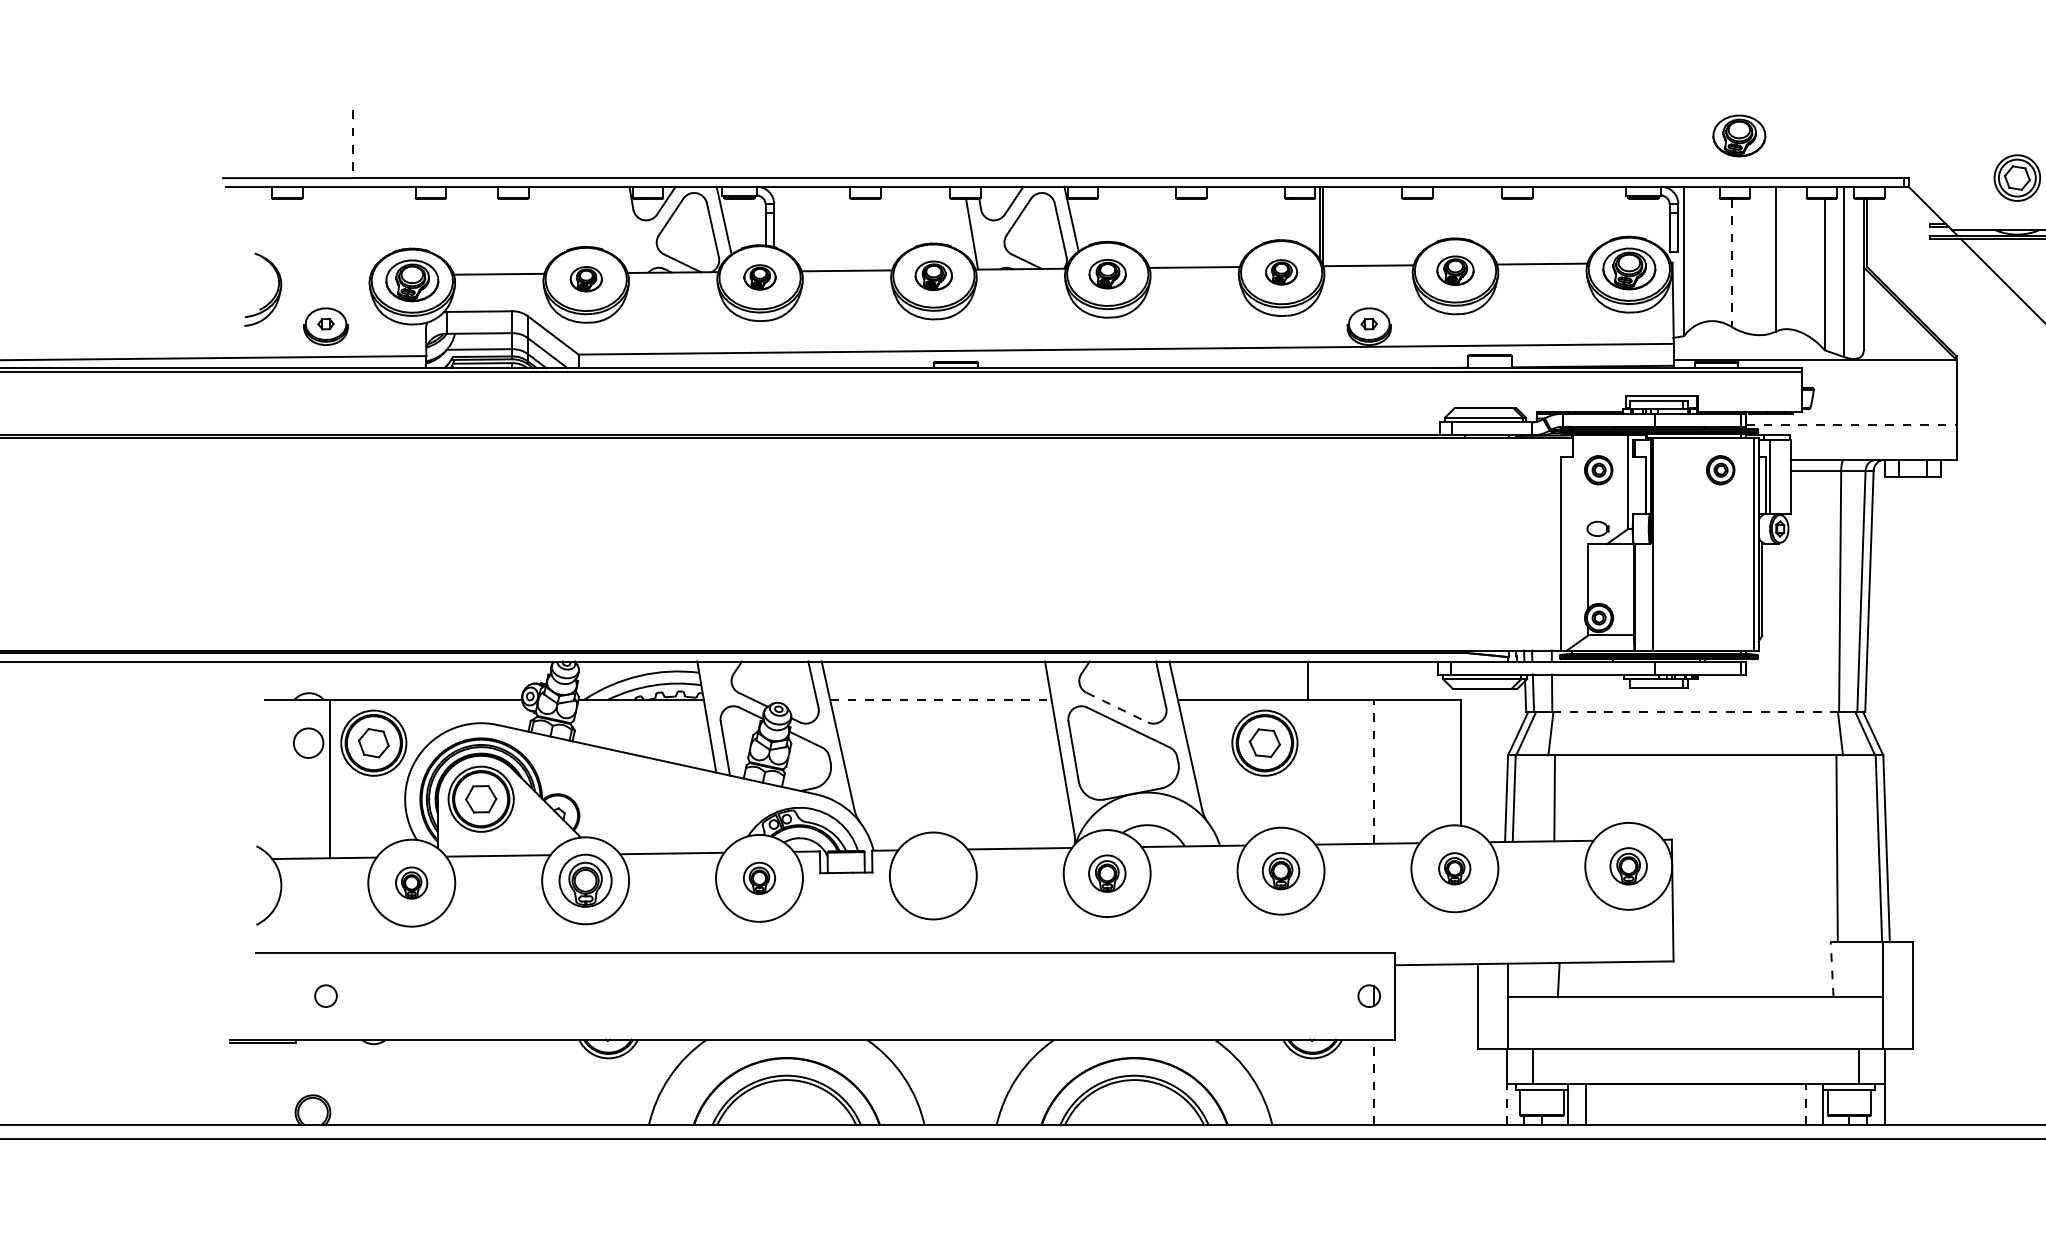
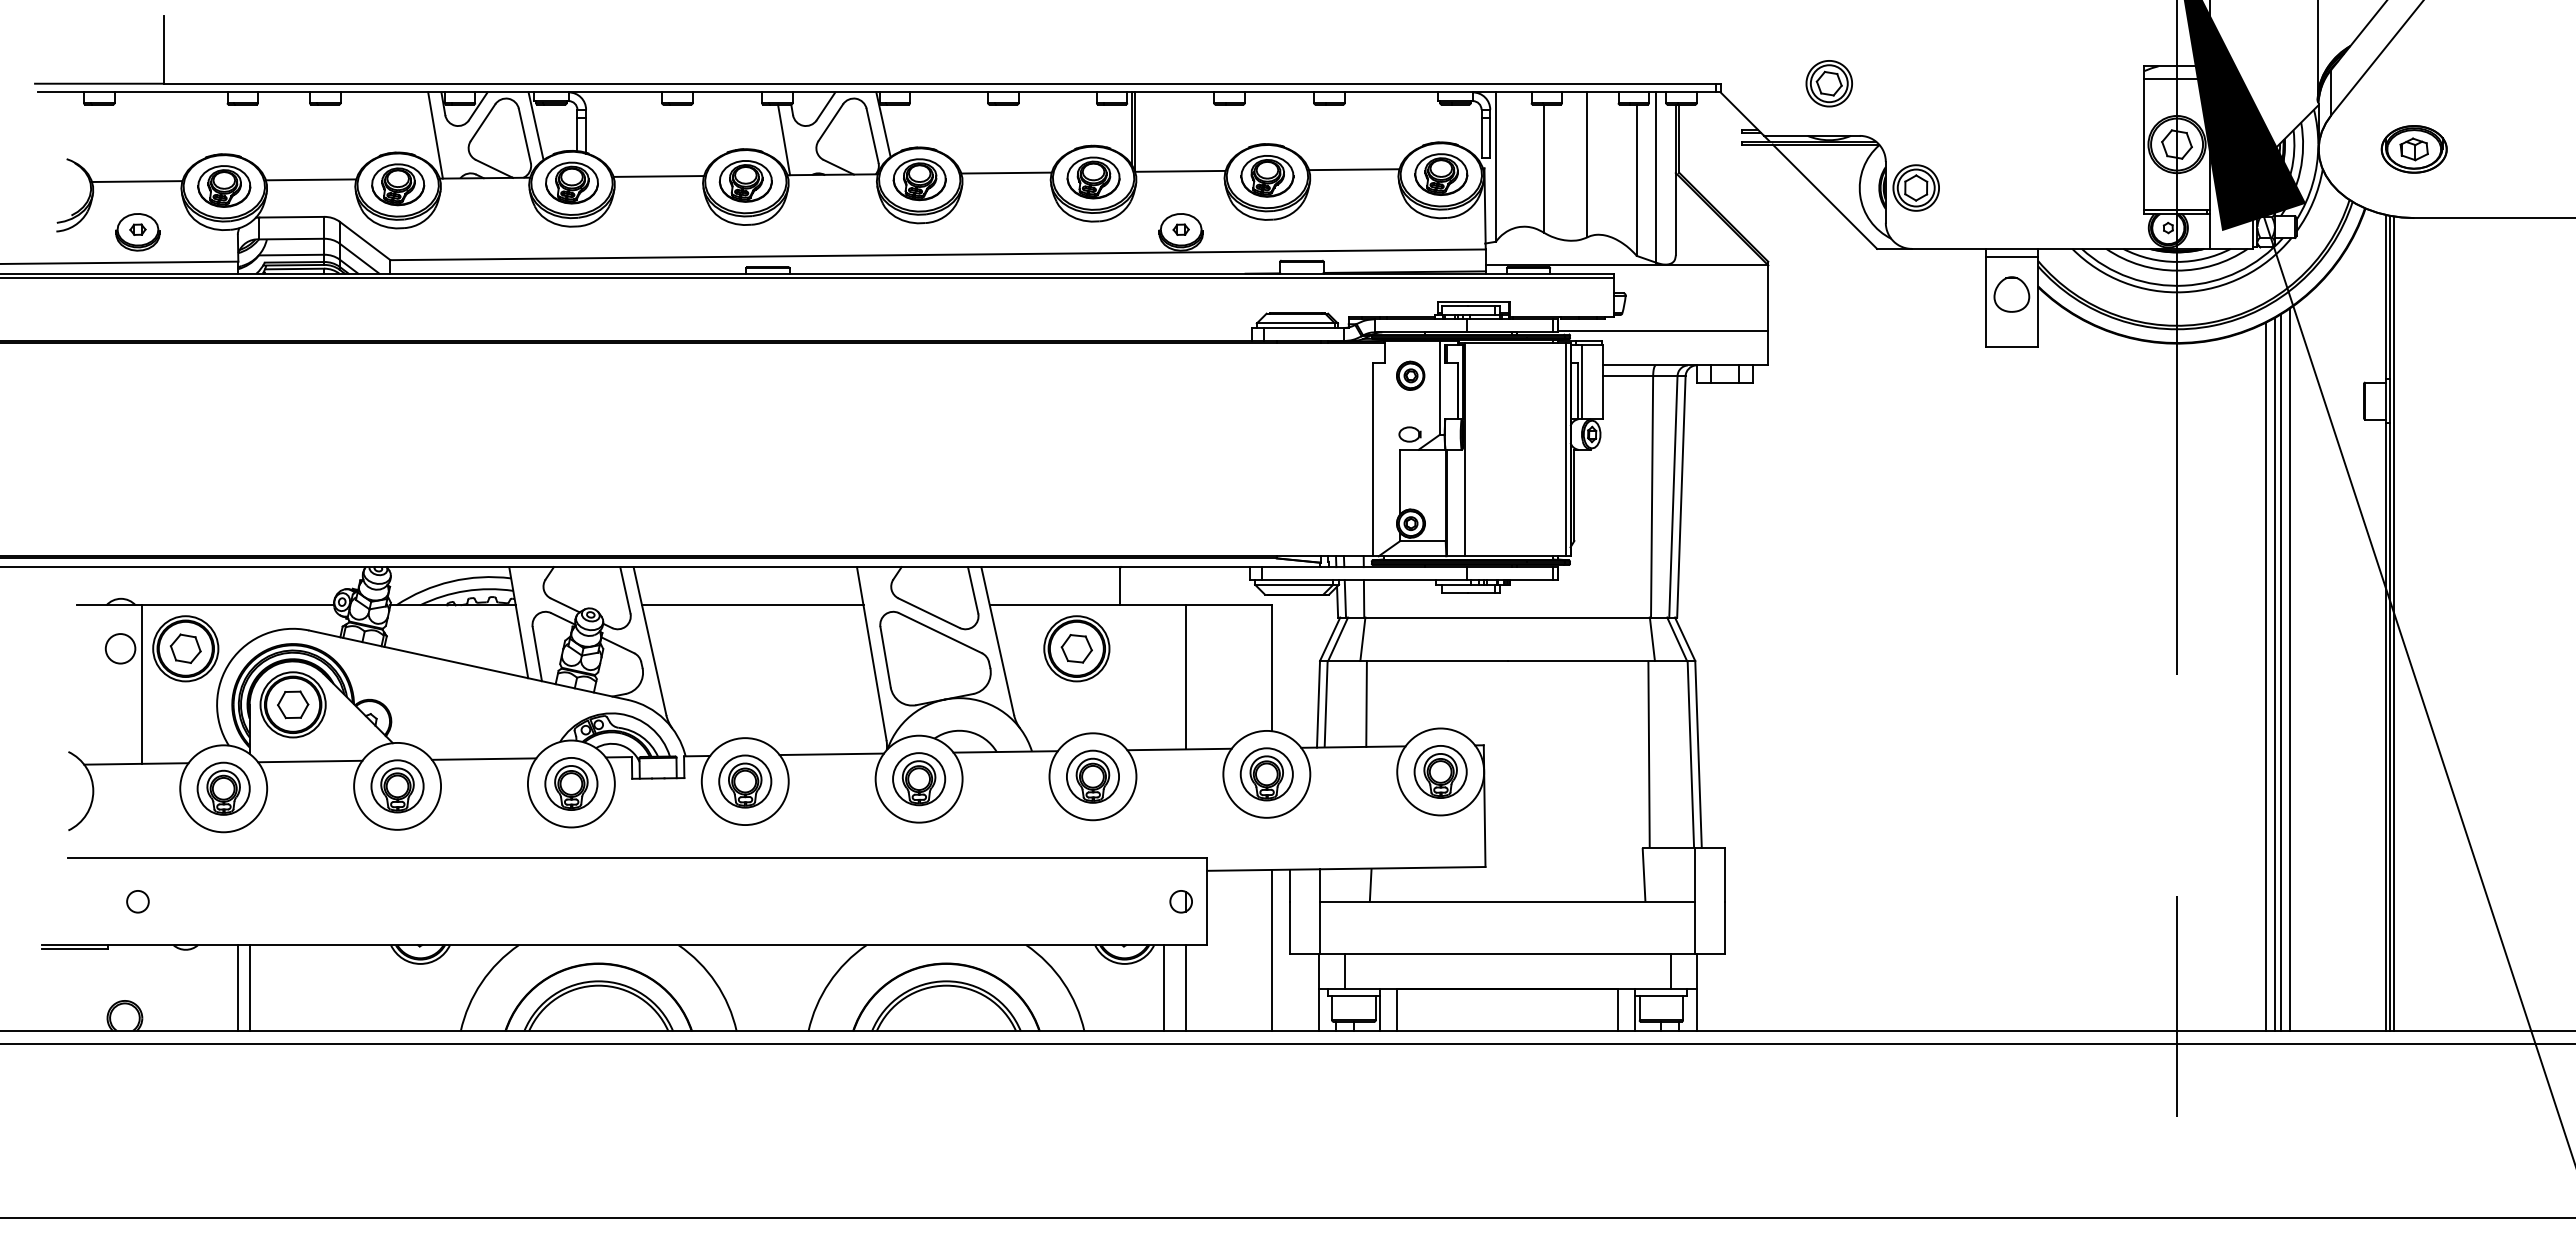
part: (1739, 135) -> (1551, 41), removed
line: (352, 143) -> (164, 49), dashed -> solid
line: (623, 229) -> (435, 135), added
line: (1732, 263) -> (1544, 169), dashed -> solid
part: (1455, 270) -> (1267, 176), size x1.43
part: (1281, 271) -> (1093, 177), size x1.67
part: (1107, 273) -> (919, 179), size x1.43
line: (325, 275) -> (137, 181), added
part: (933, 275) -> (745, 181), size x1.43
part: (759, 276) -> (571, 182), size x1.67
part: (586, 278) -> (398, 184), size x1.67
line: (1851, 424) -> (1663, 330), dashed -> solid
part: (1720, 469) -> (1532, 375), removed
line: (940, 699) -> (752, 605), dashed -> solid
line: (1117, 707) -> (929, 613), dashed -> solid
line: (1695, 711) -> (1507, 617), dashed -> solid
line: (1373, 770) -> (1185, 676), dashed -> solid
part: (1628, 865) -> (1440, 771), size x1.43
part: (1454, 868) -> (1266, 774), size x1.67
part: (1280, 870) -> (1092, 776), size x1.43
part: (1107, 873) -> (919, 779), size x1.43
part: (933, 875) -> (745, 781), added
part: (759, 877) -> (571, 783), size x1.67
part: (411, 882) -> (223, 788), size x1.67
line: (1832, 968) -> (1644, 874), dashed -> solid
line: (1460, 1043) -> (1272, 949), added
line: (425, 1081) -> (237, 987), added
line: (437, 1081) -> (249, 987), added
line: (1351, 1081) -> (1163, 987), added
line: (1373, 1081) -> (1185, 987), dashed -> solid
line: (1506, 1103) -> (1318, 1009), dashed -> solid
line: (1805, 1103) -> (1617, 1009), dashed -> solid

